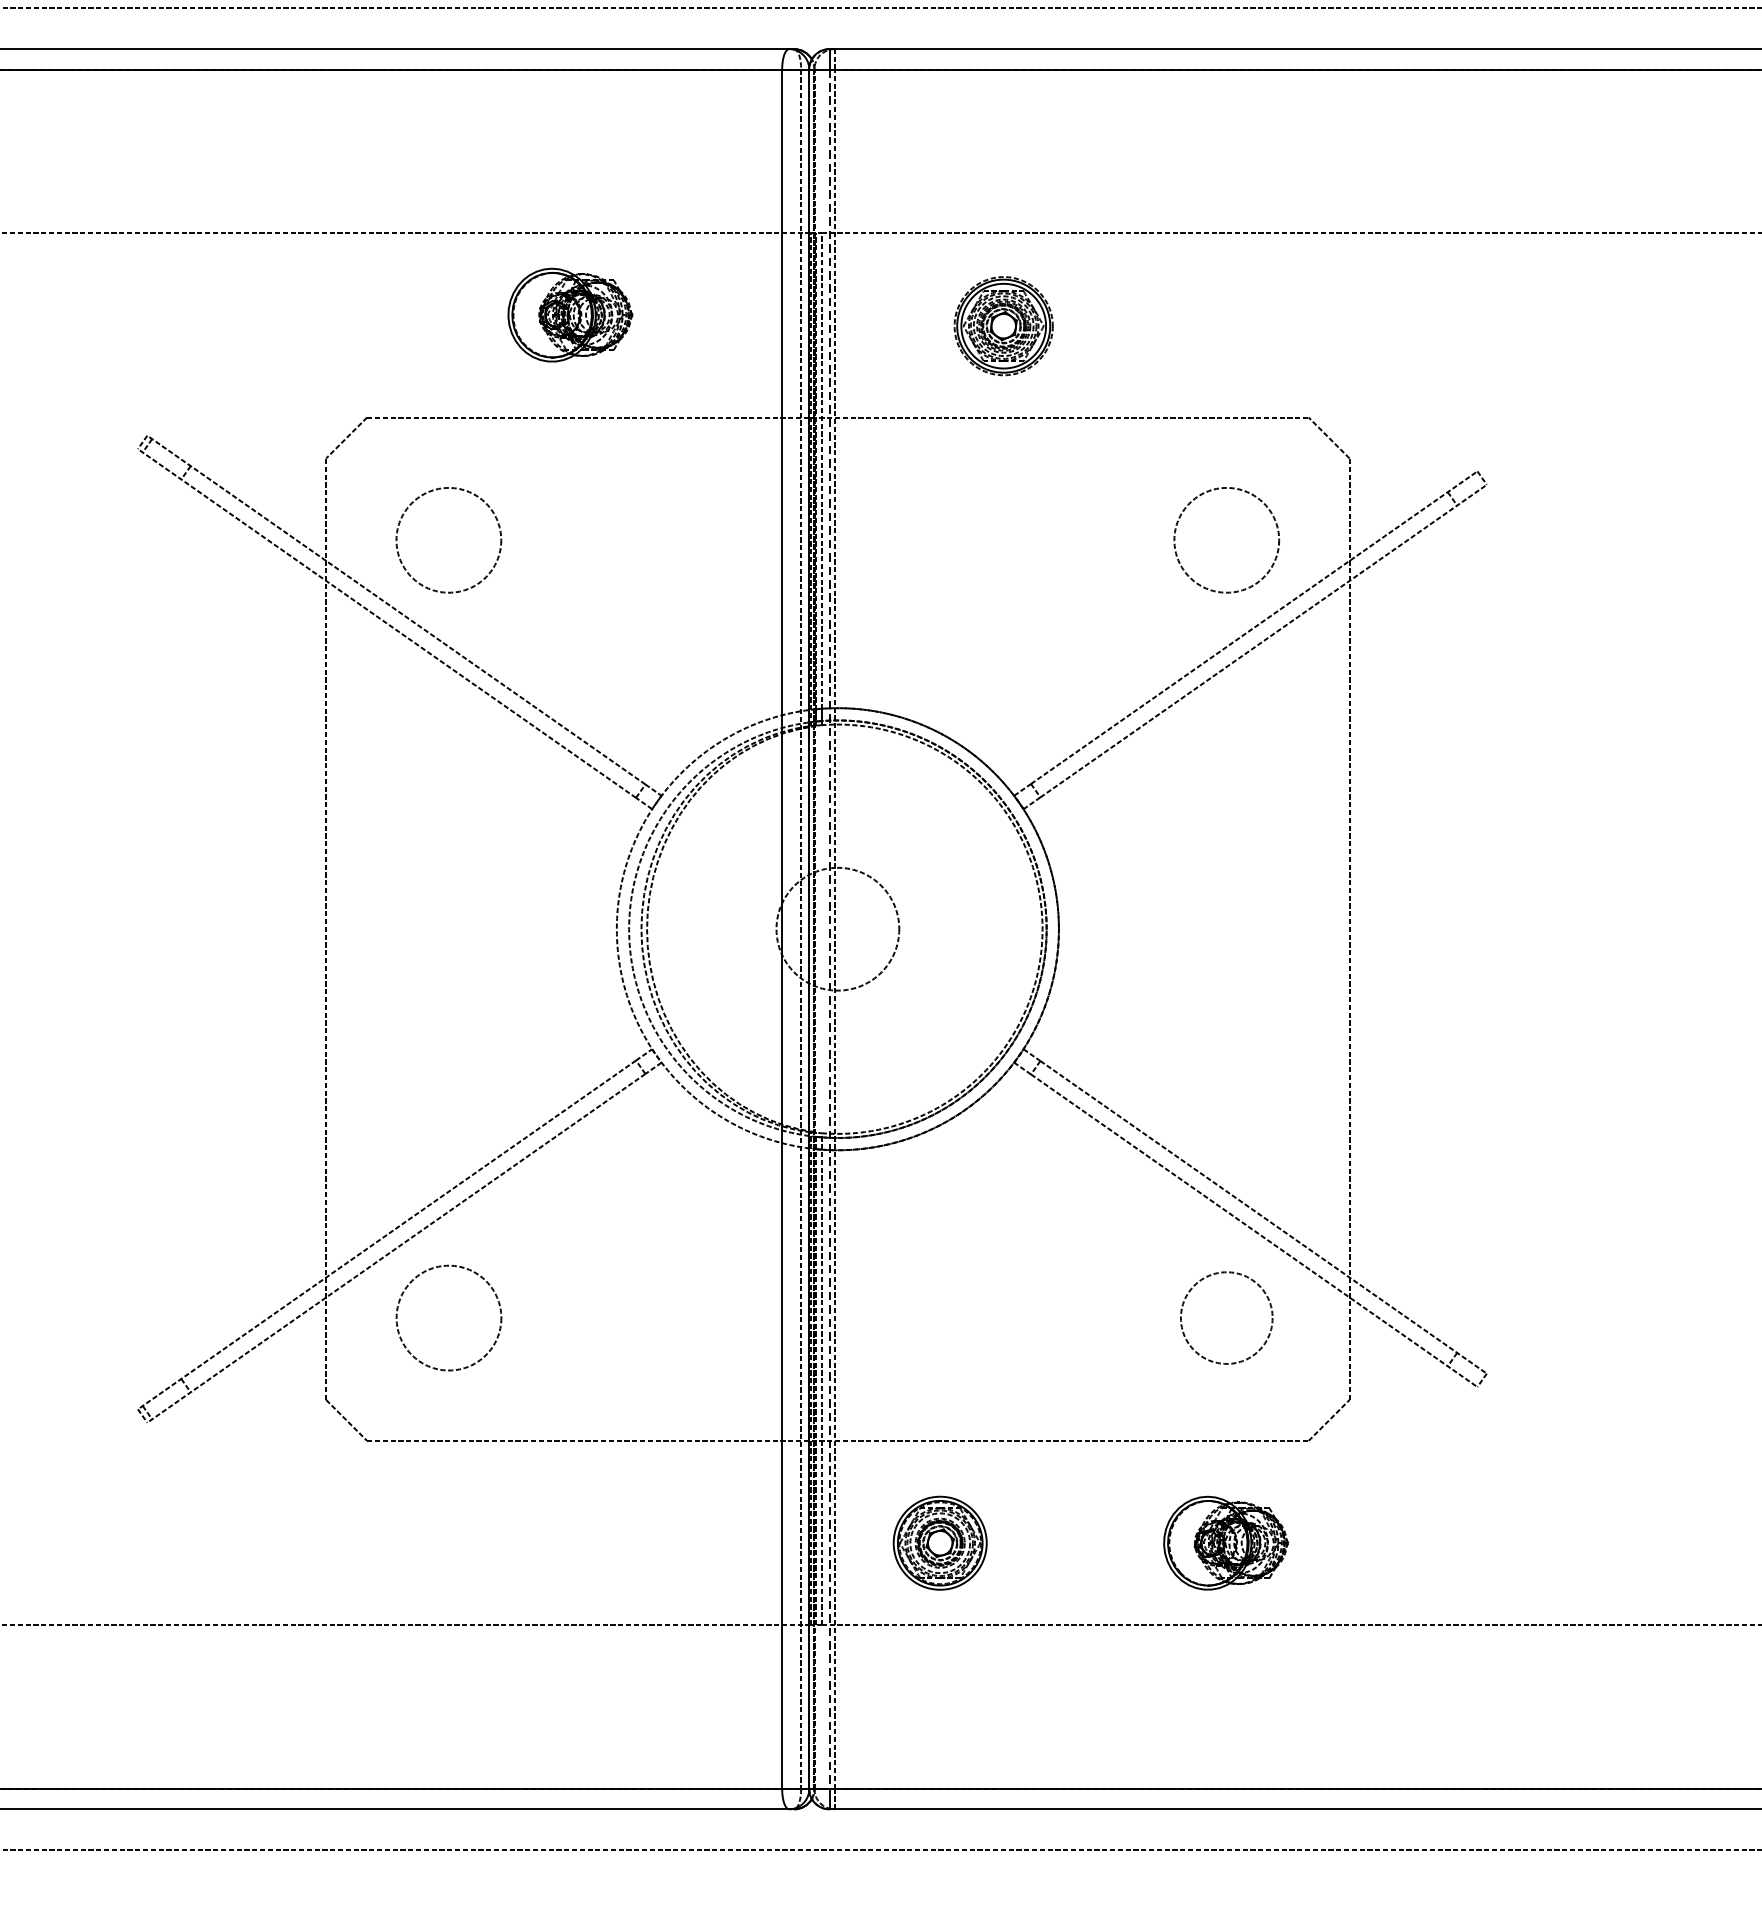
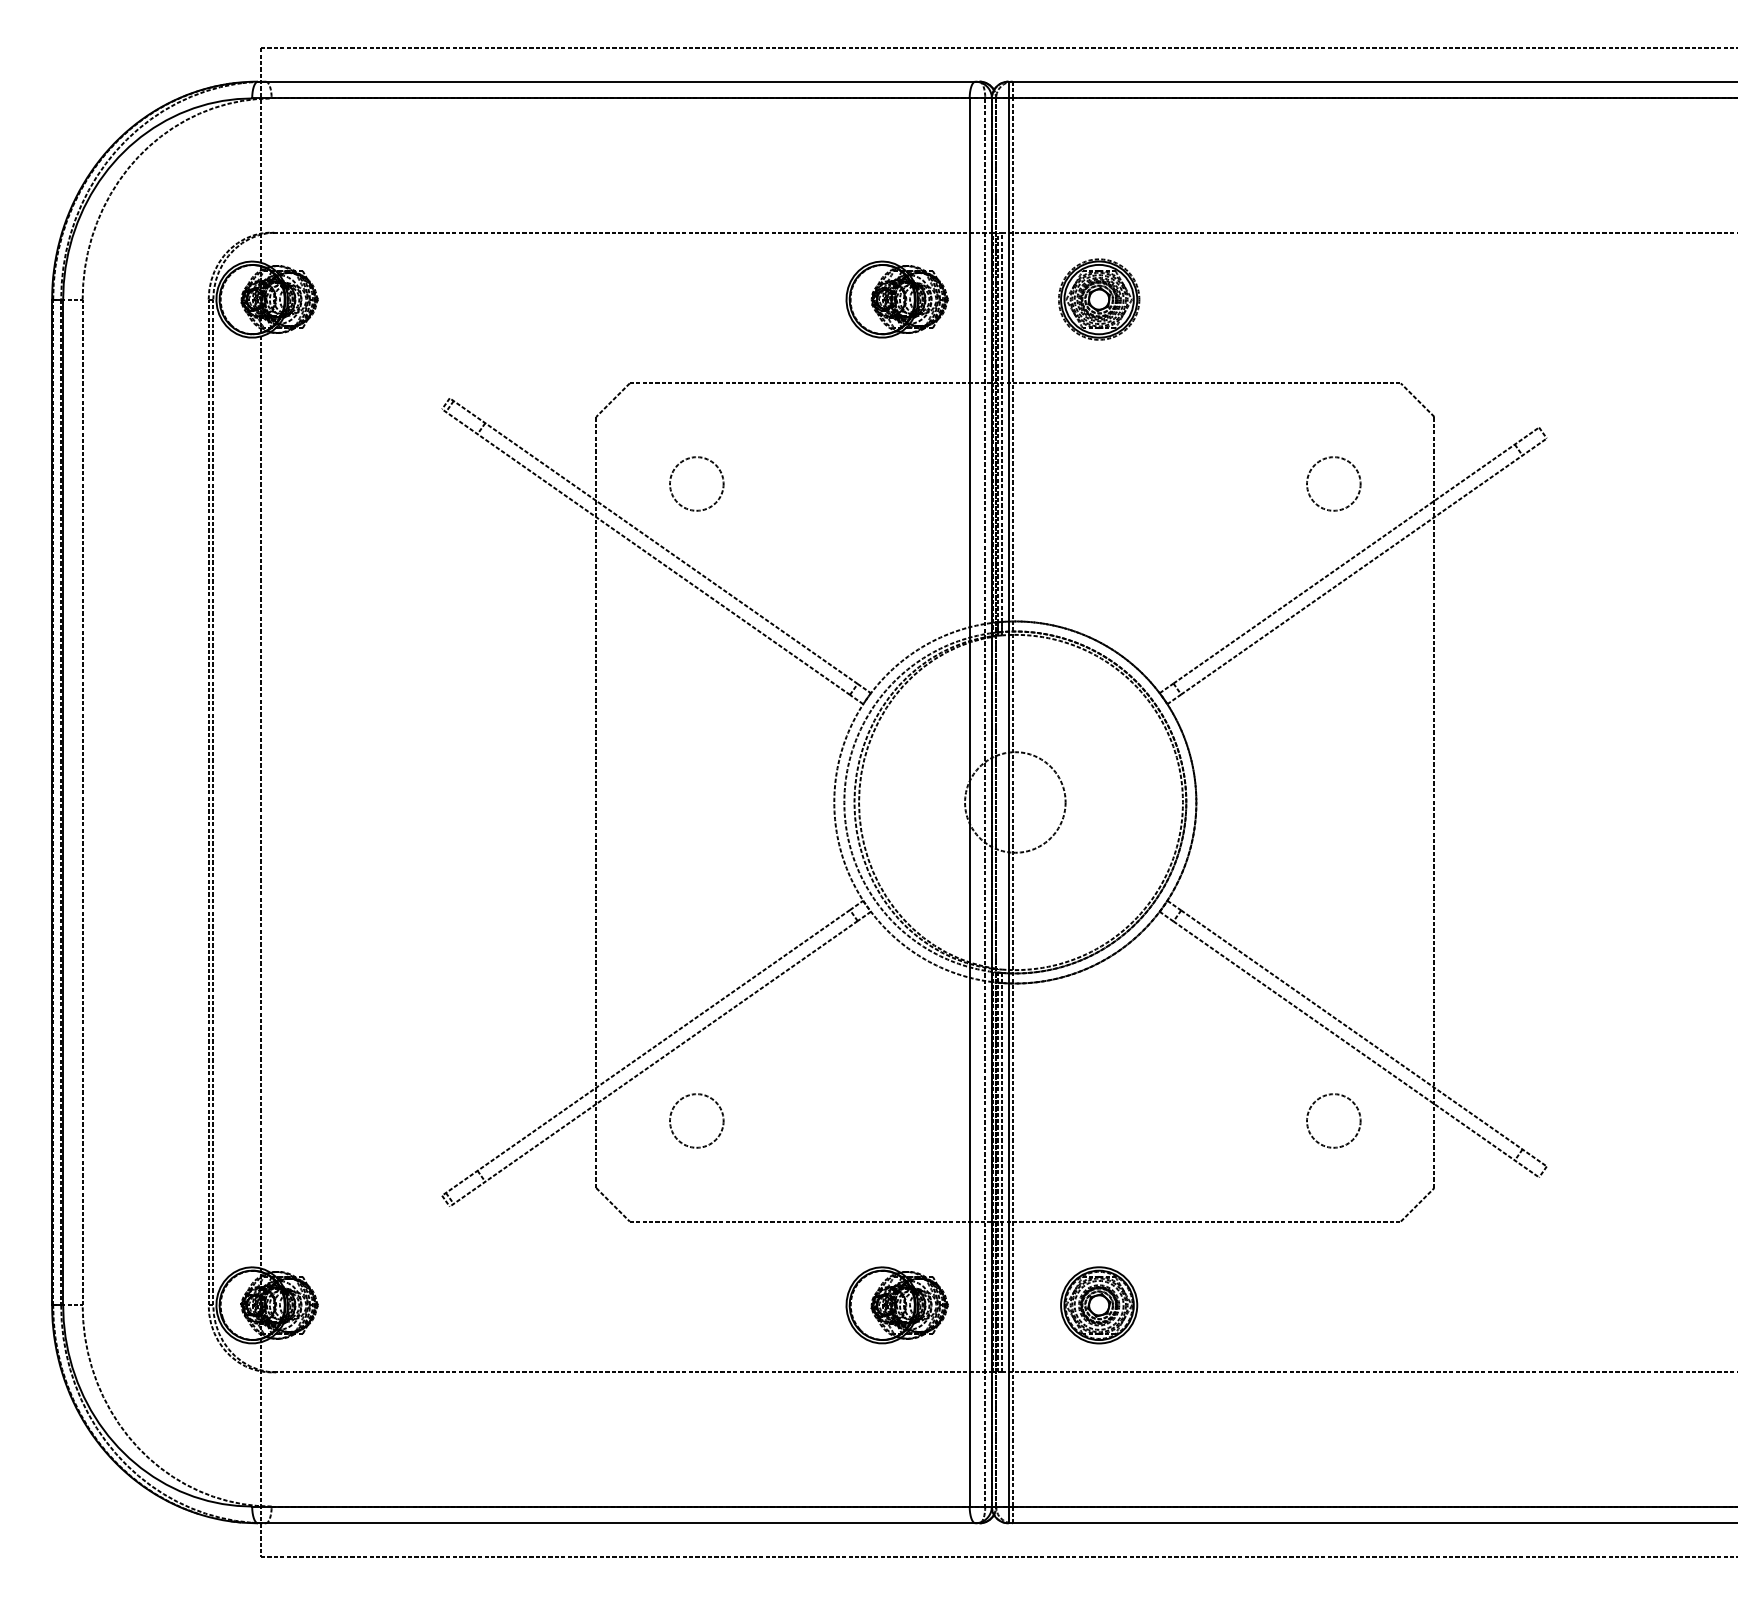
part: (569, 315) -> (896, 299), moved
part: (1004, 326) -> (1099, 299), moved
circle: (448, 539) -> (696, 483), size x0.62
circle: (1226, 539) -> (1333, 483), size x0.62
line: (829, 929) -> (1008, 802), dashed -> solid
circle: (448, 1317) -> (696, 1120), size x0.62
circle: (1226, 1317) -> (1333, 1120), size x0.71
part: (1225, 1543) -> (896, 1305), moved

